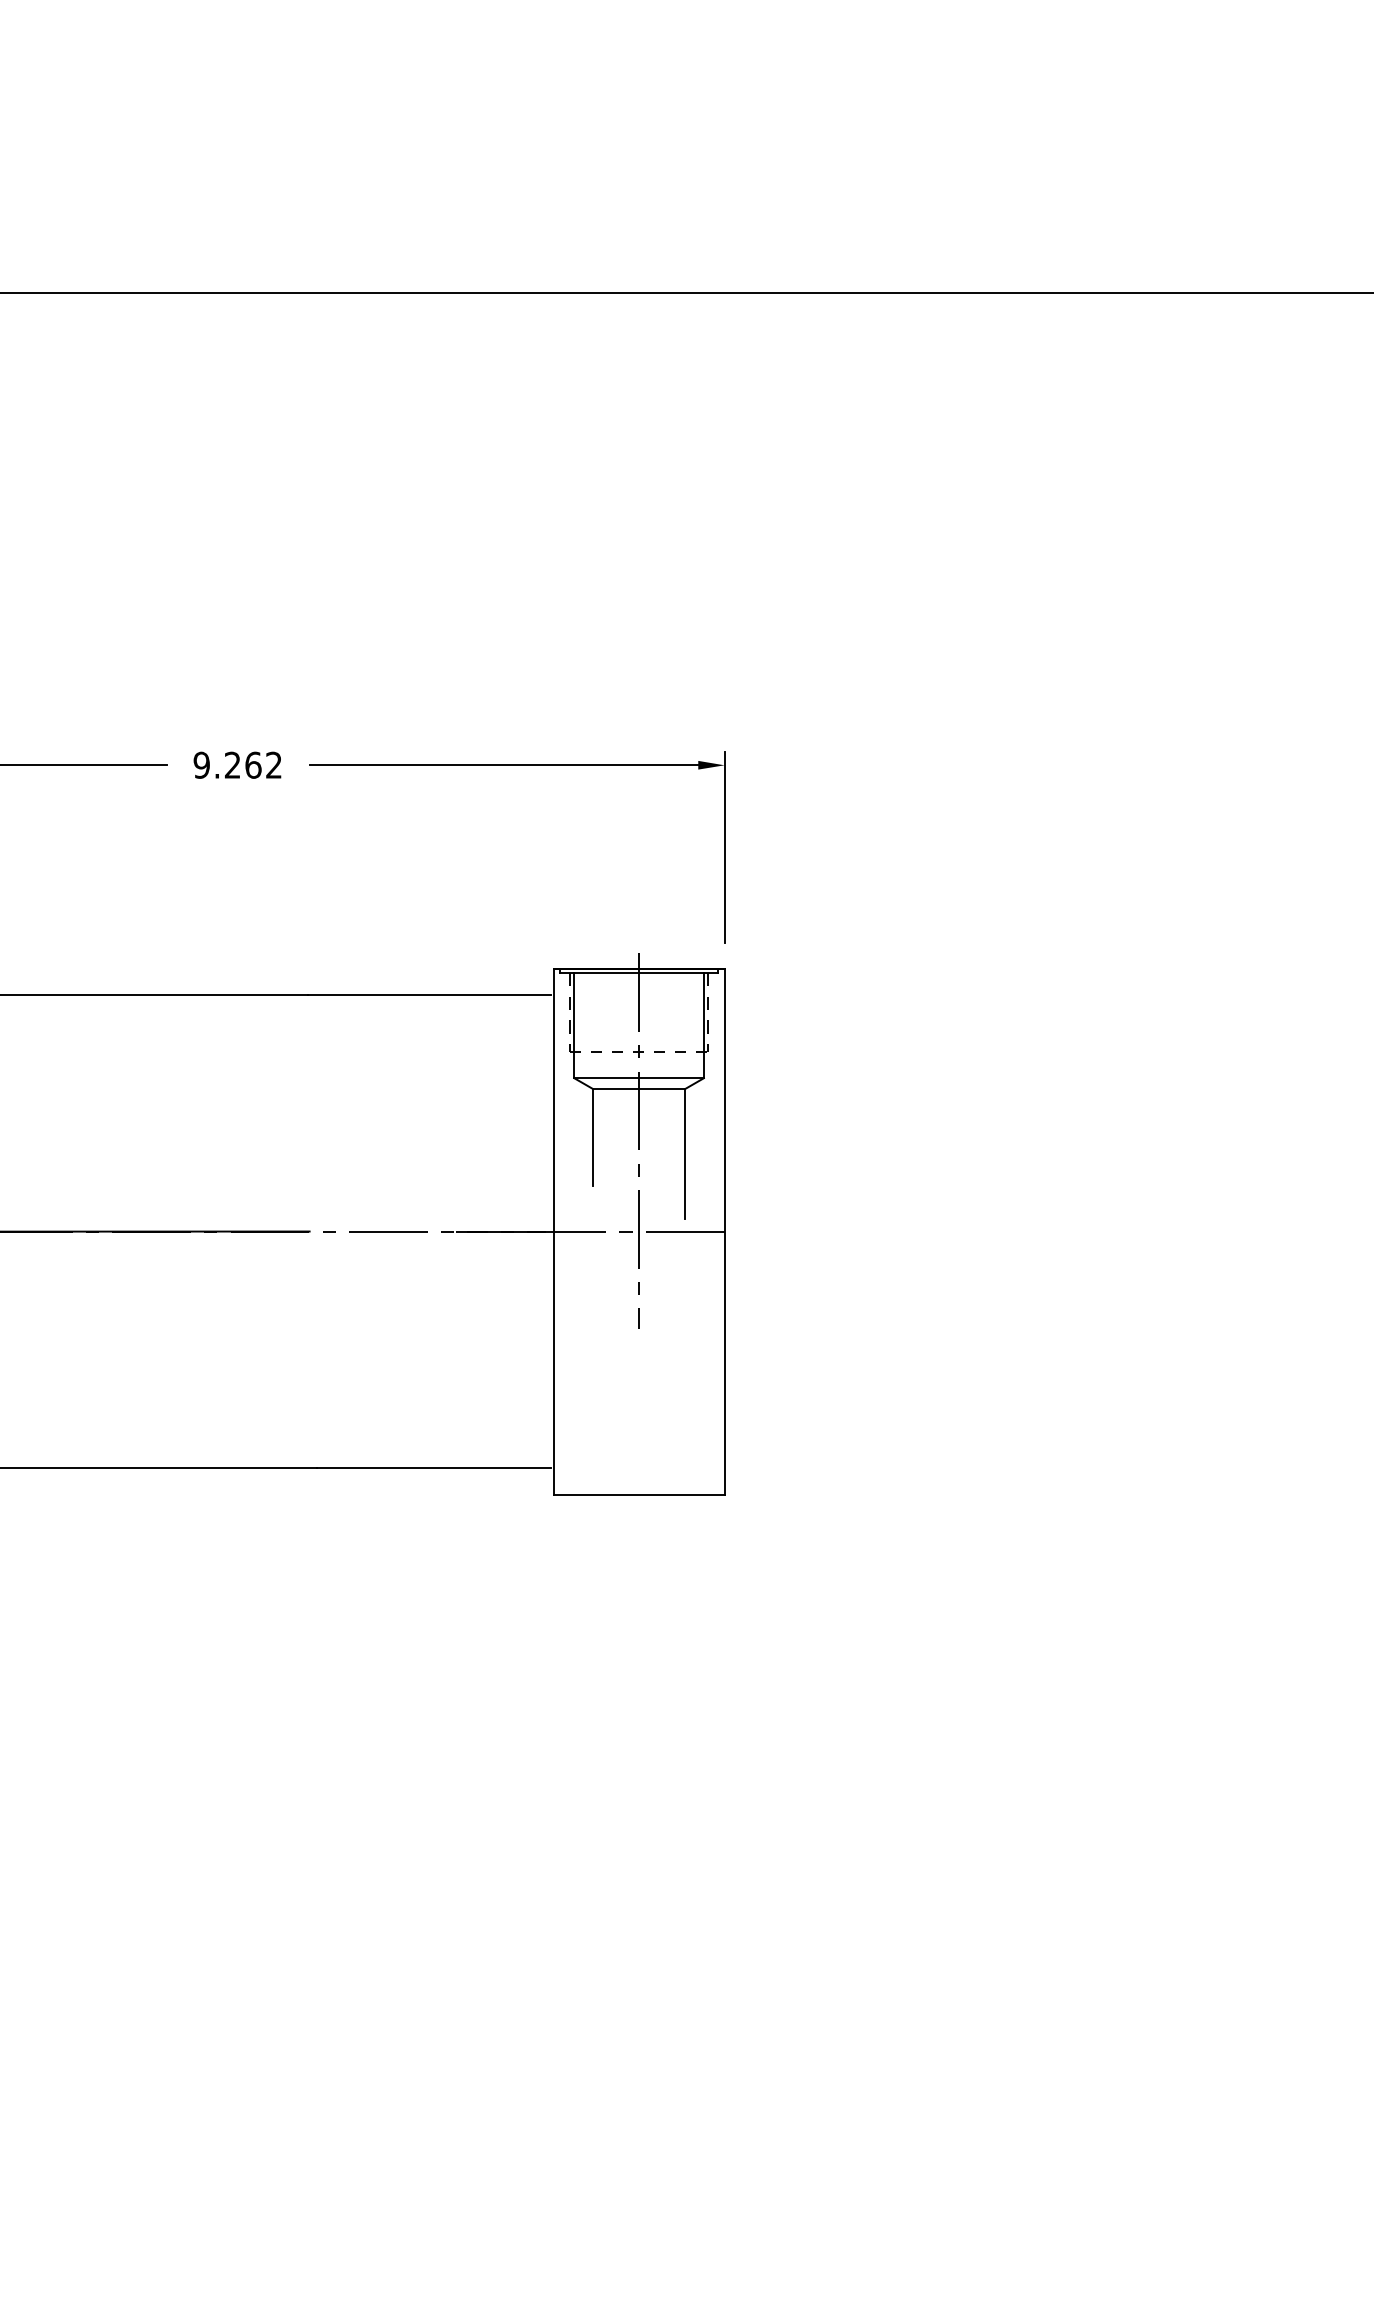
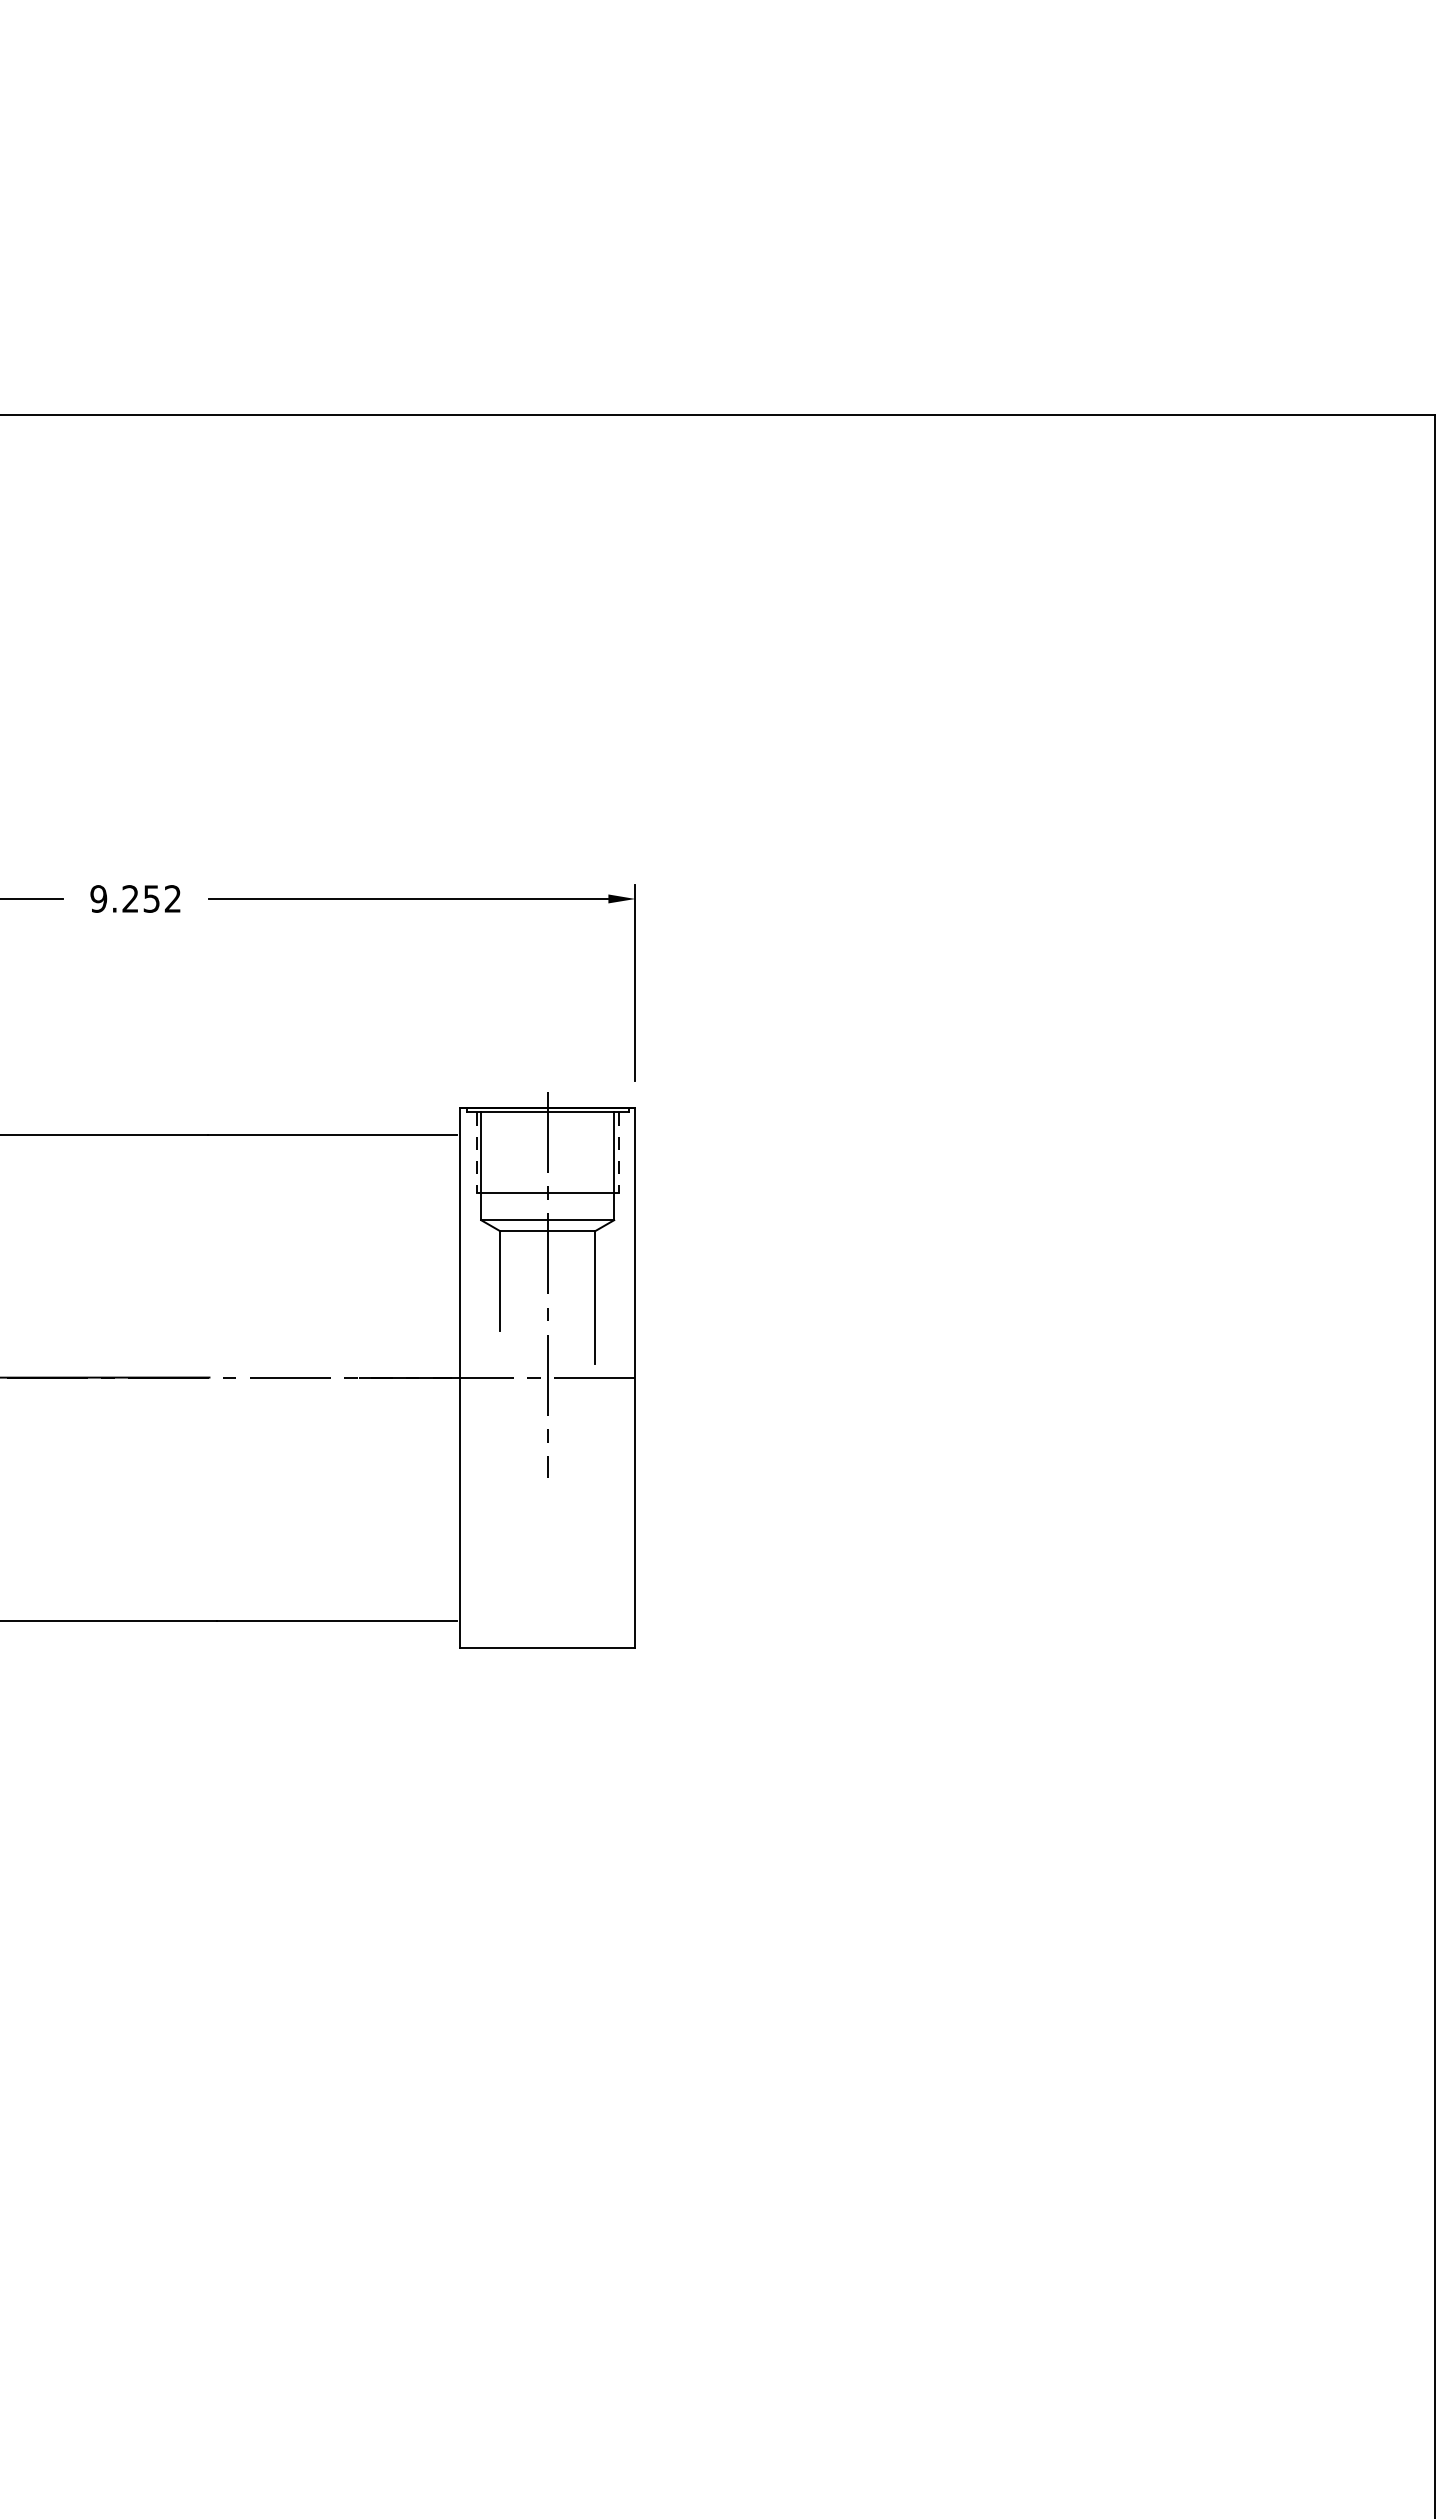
text: (253, 764) -> (151, 898), 9.262 -> 9.252
line: (638, 1052) -> (547, 1193), dashed -> solid

